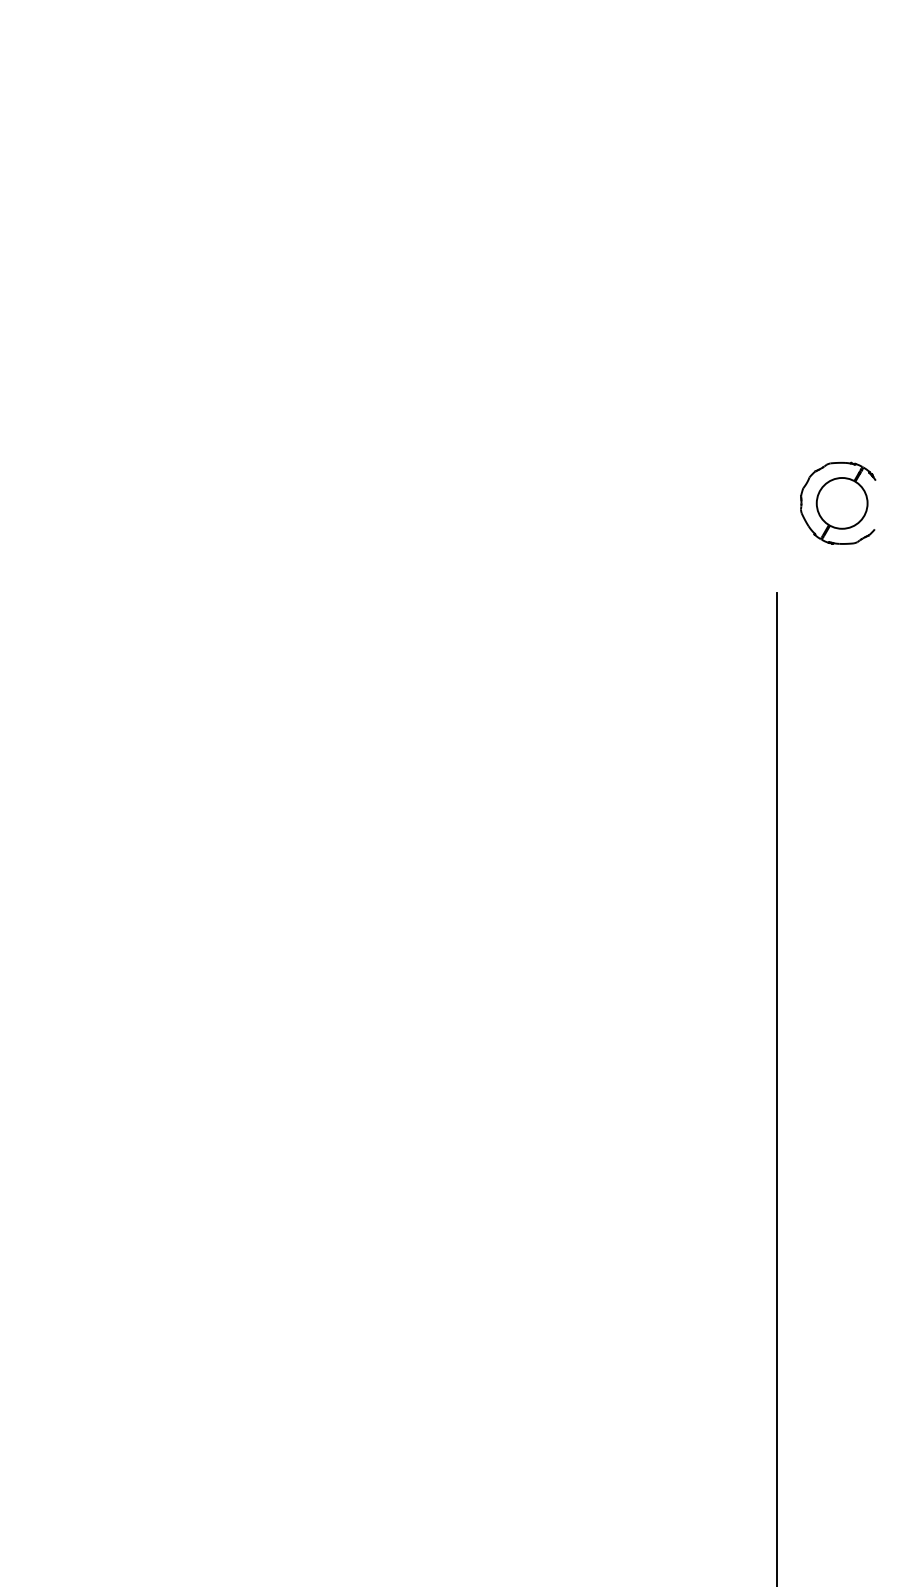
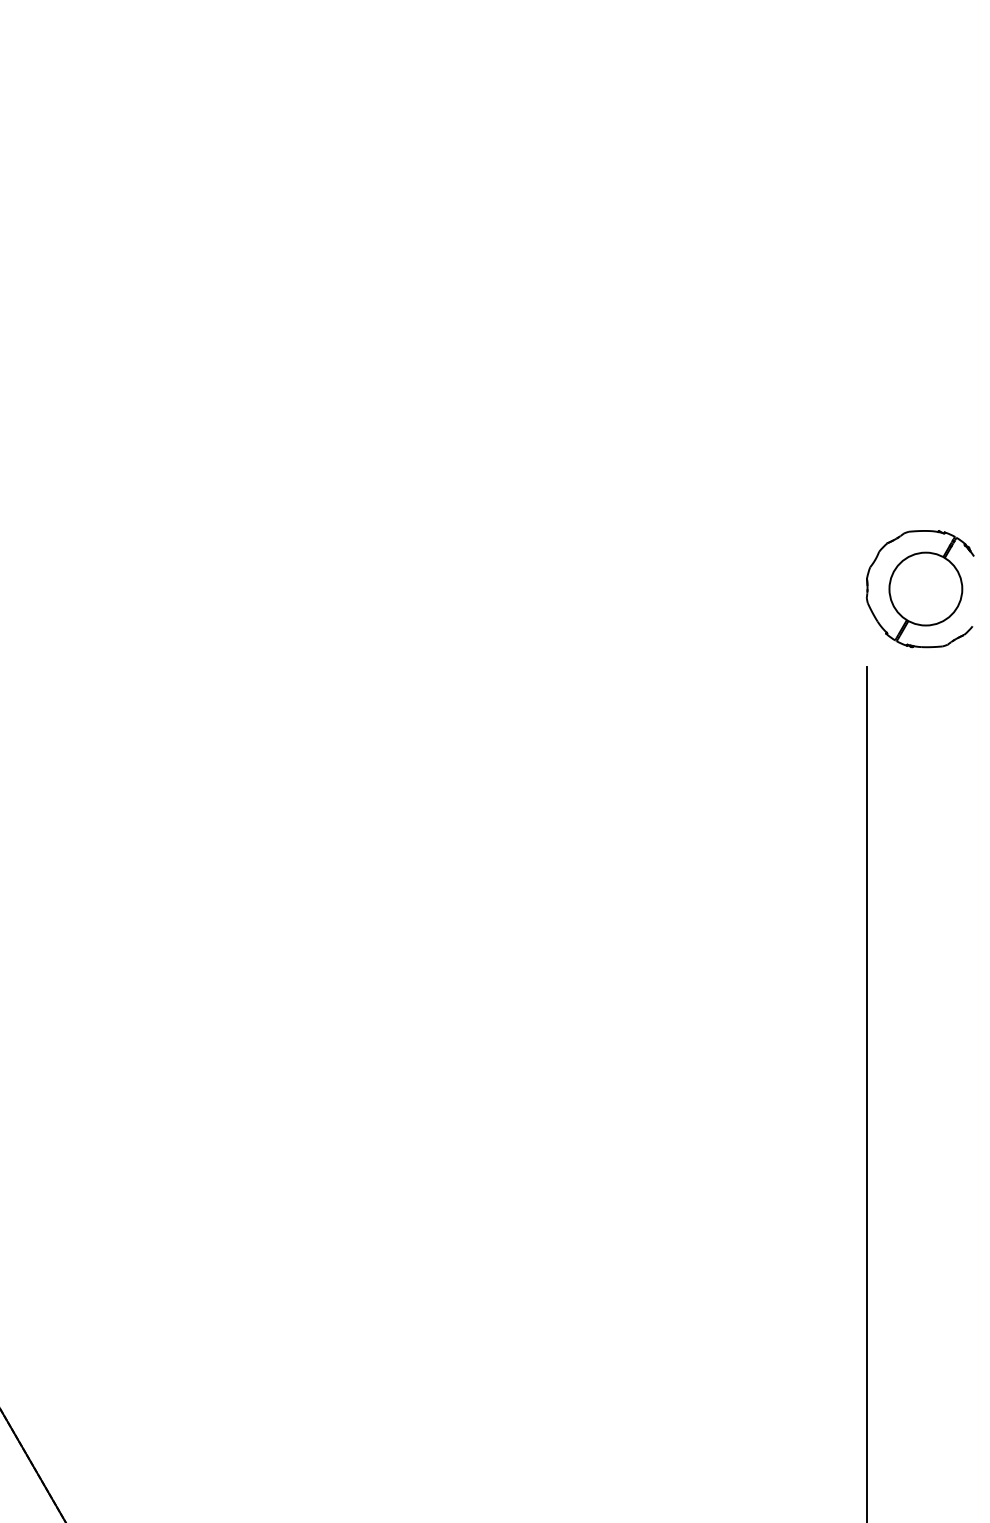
part: (837, 503) -> (919, 589), size x1.67

